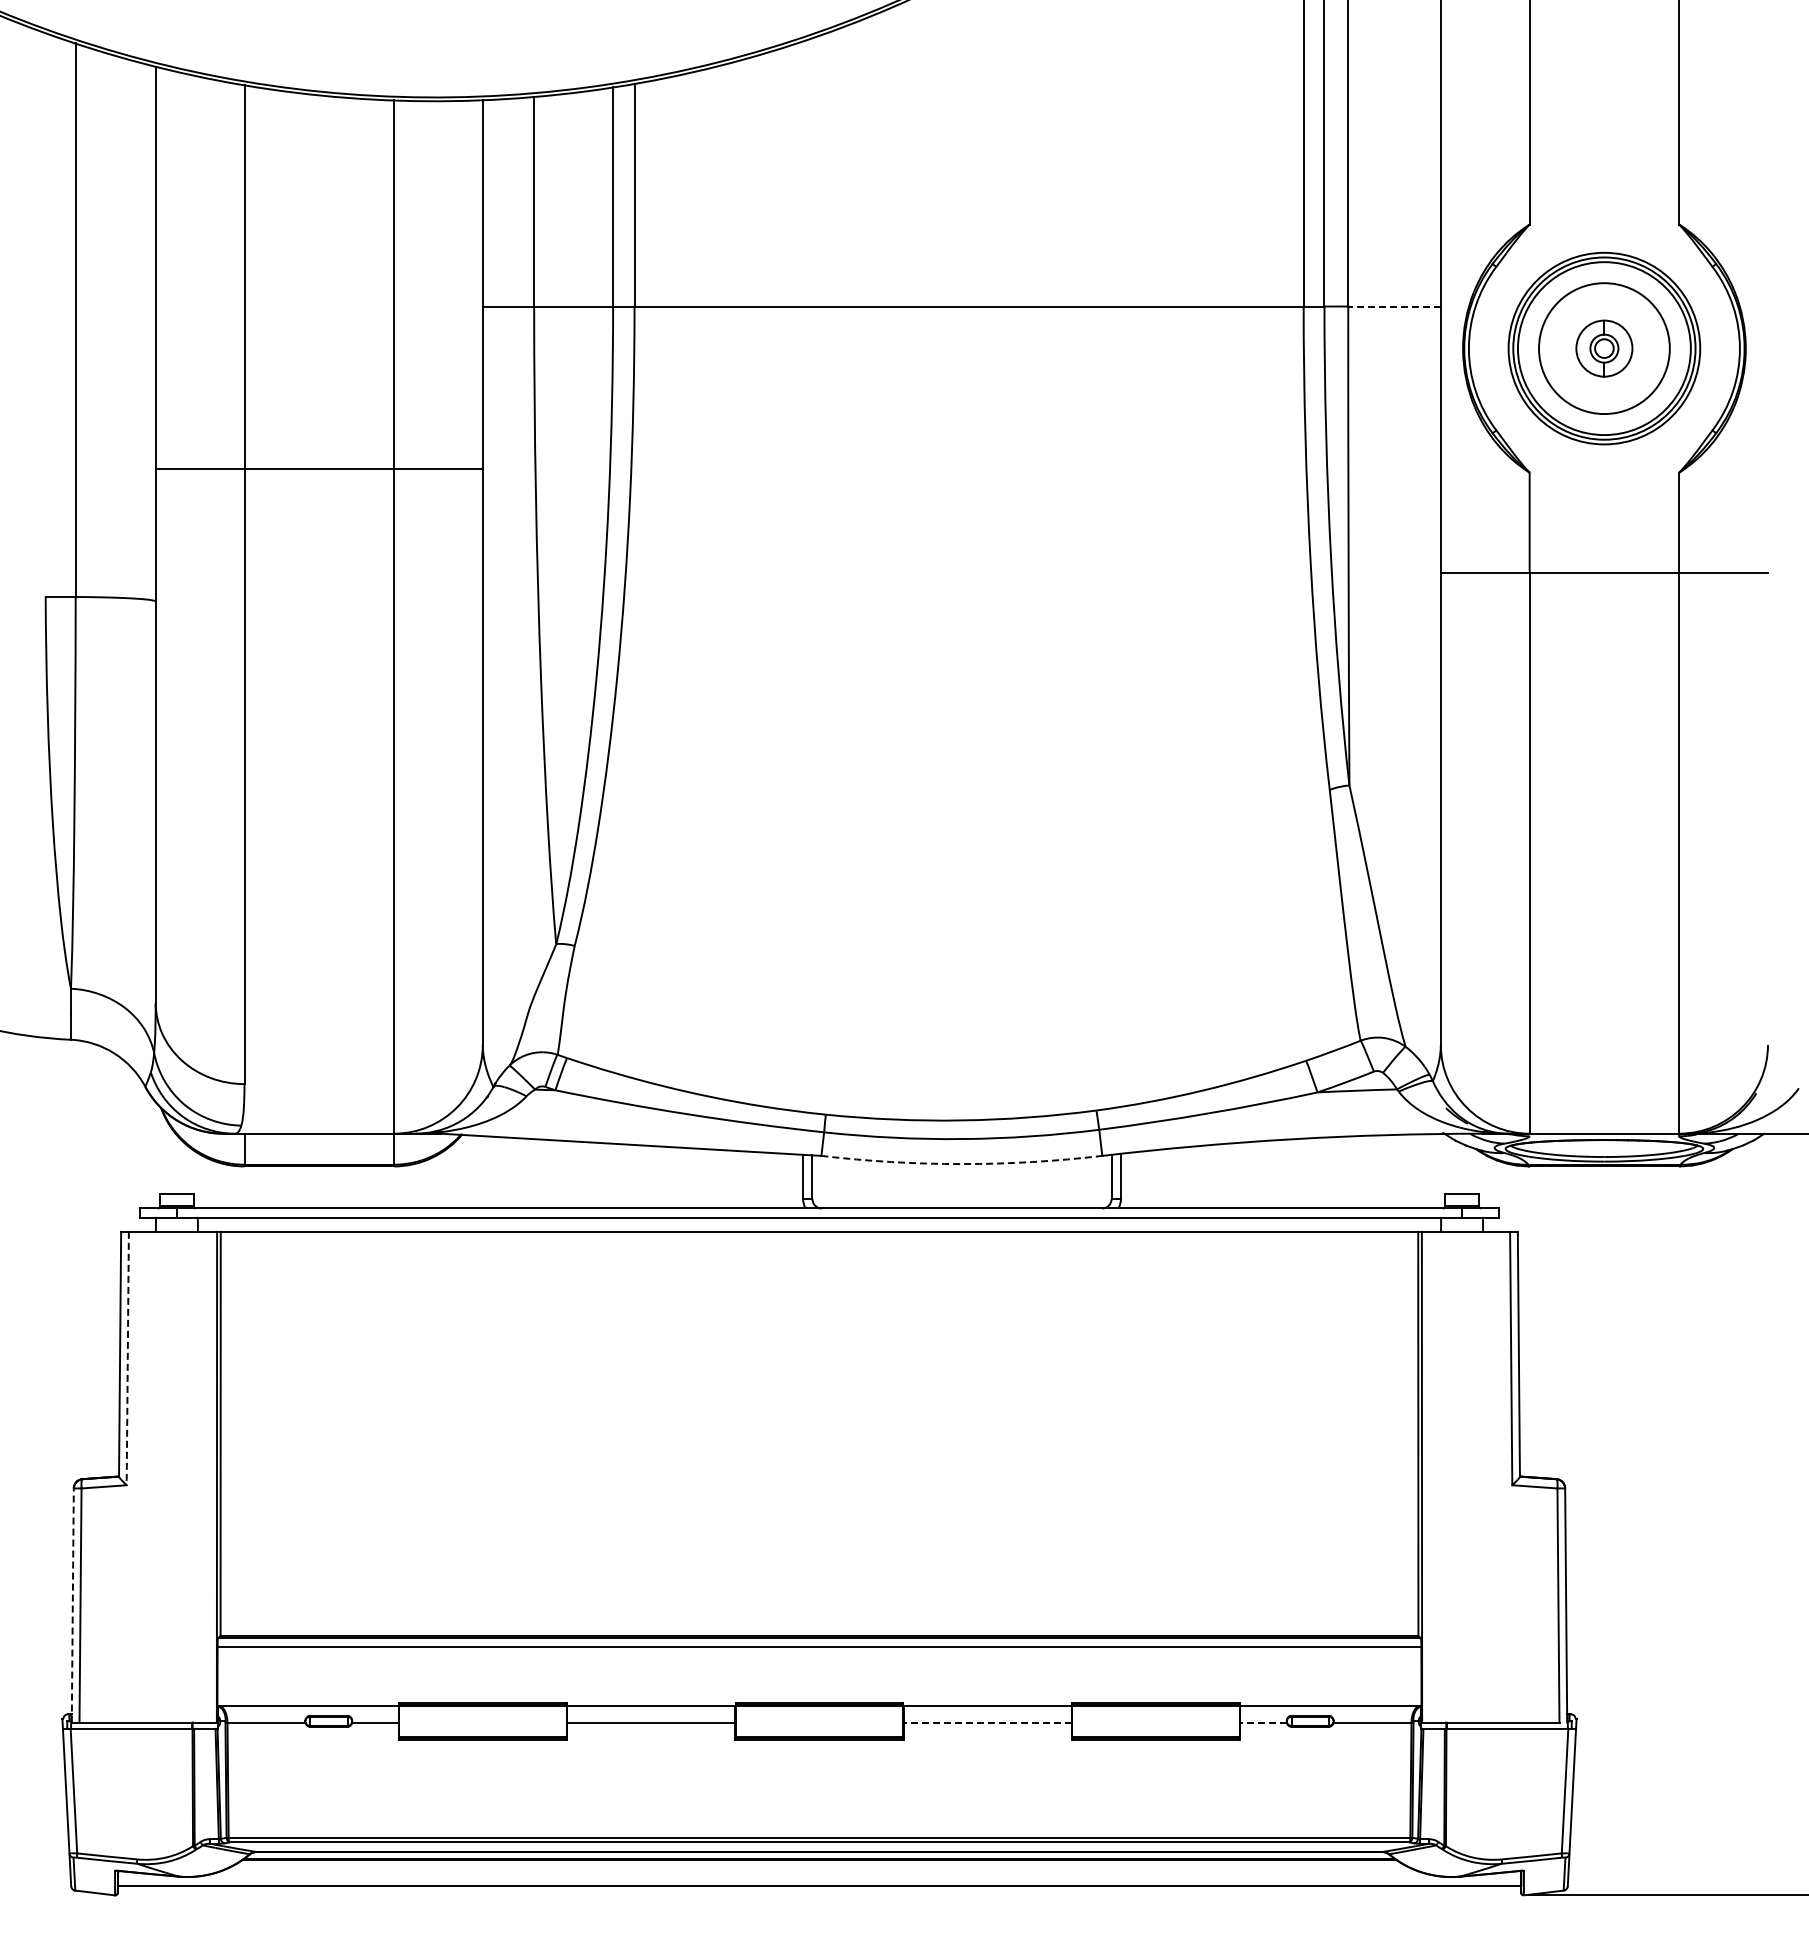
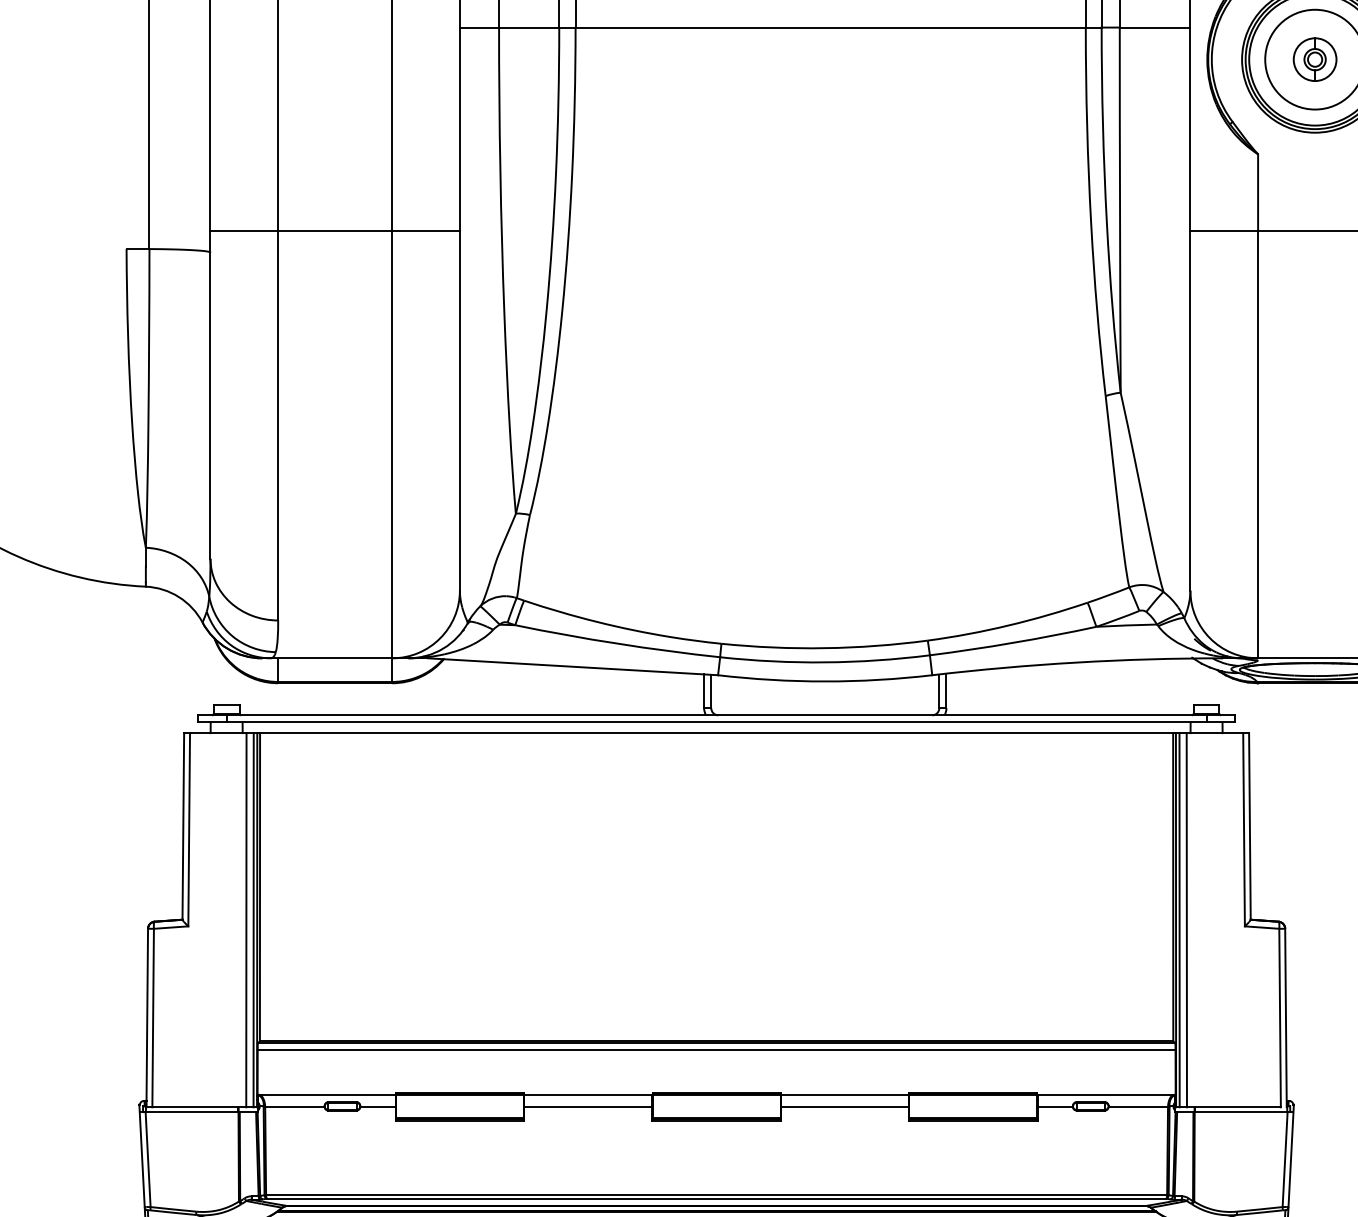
line: (1394, 306) -> (1155, 27), dashed -> solid
line: (318, 468) -> (334, 230), moved
arc: (961, 1164) -> (824, 681), dashed -> solid
line: (127, 1358) -> (188, 829), dashed -> solid
line: (202, 1476) -> (246, 919), added
line: (212, 1476) -> (253, 919), added
line: (1426, 1476) -> (1179, 919), added
line: (1435, 1476) -> (1186, 919), added
line: (72, 1605) -> (147, 1018), dashed -> solid
line: (987, 1722) -> (844, 1107), dashed -> solid
line: (1263, 1722) -> (1055, 1107), dashed -> solid

